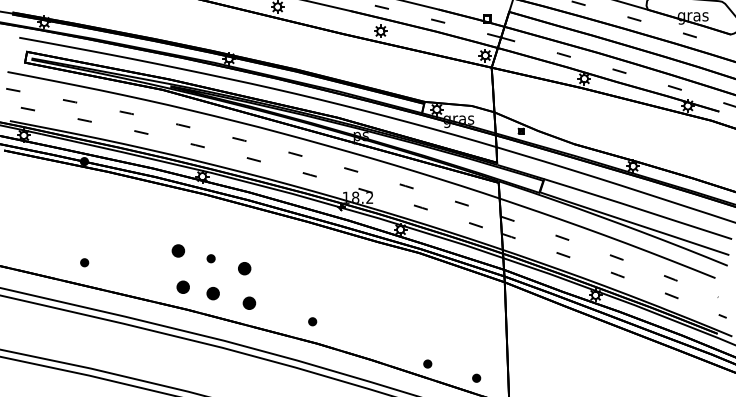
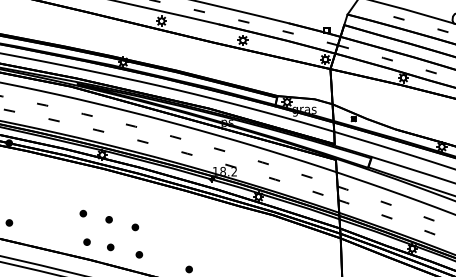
part: (178, 250) -> (83, 213), size x0.62
part: (243, 267) -> (134, 226), size x0.62
part: (182, 286) -> (86, 241), size x0.62
part: (212, 293) -> (110, 247), size x0.62
part: (249, 302) -> (139, 254), size x0.62

